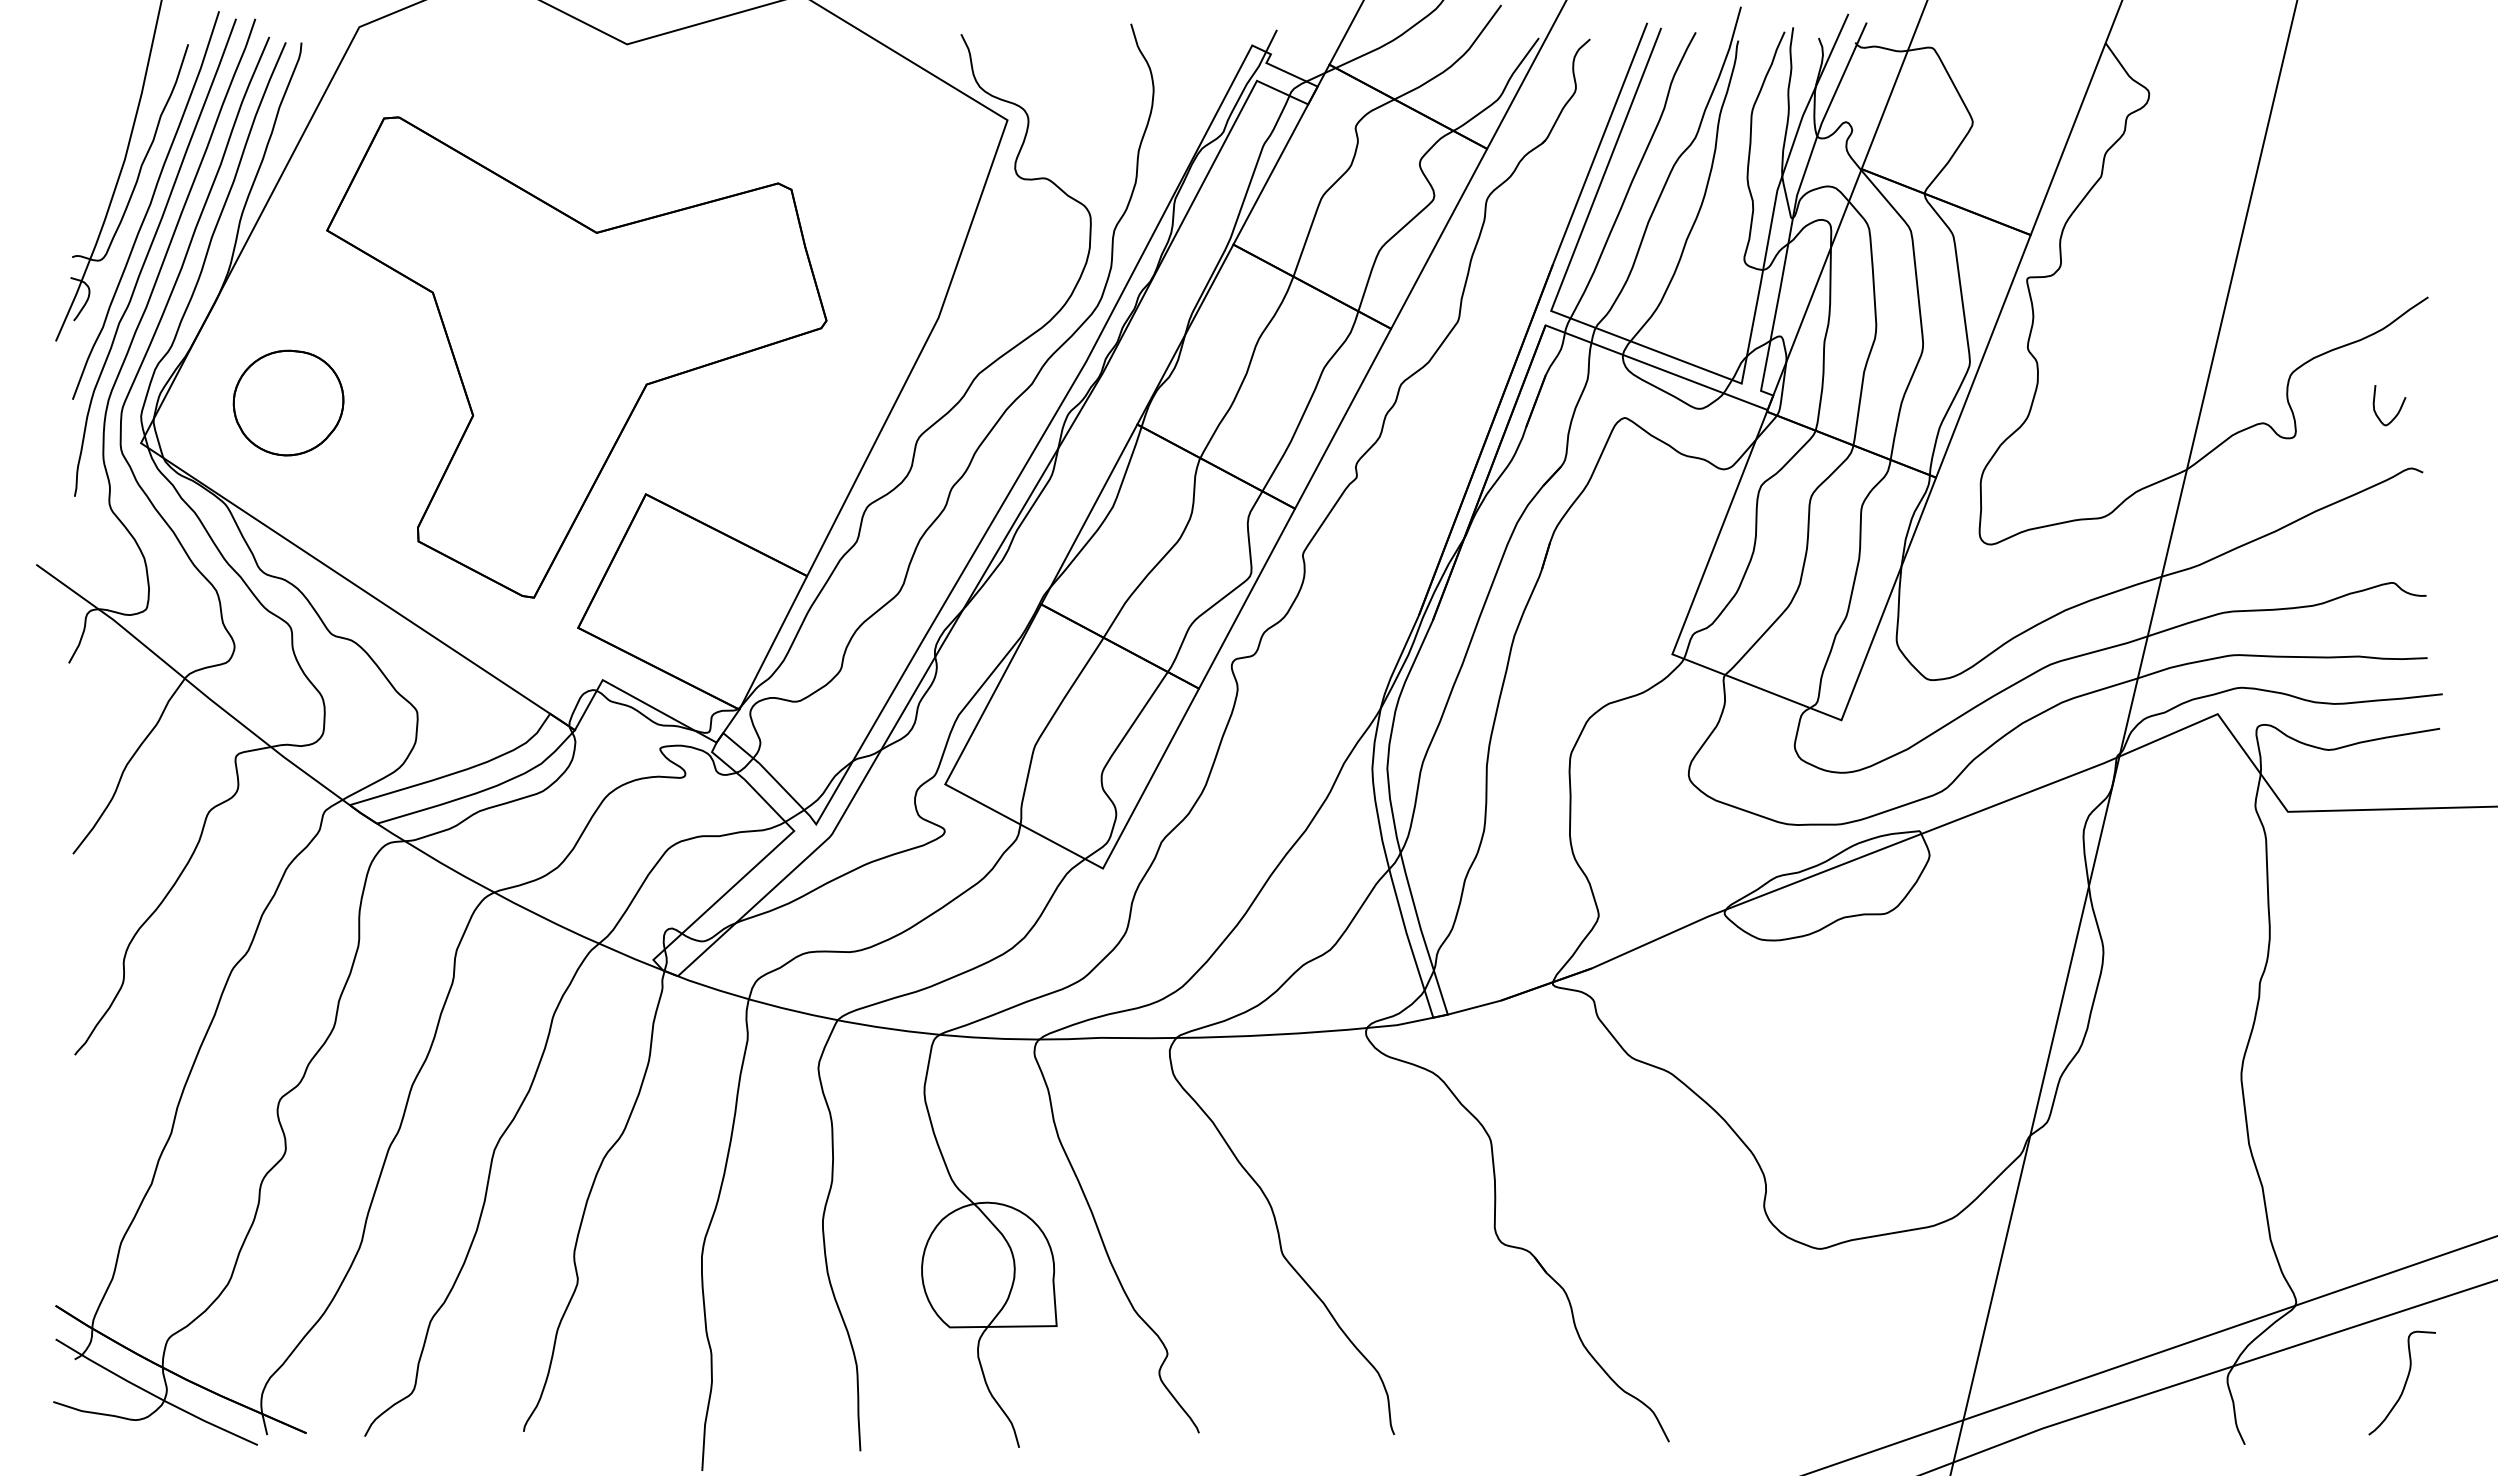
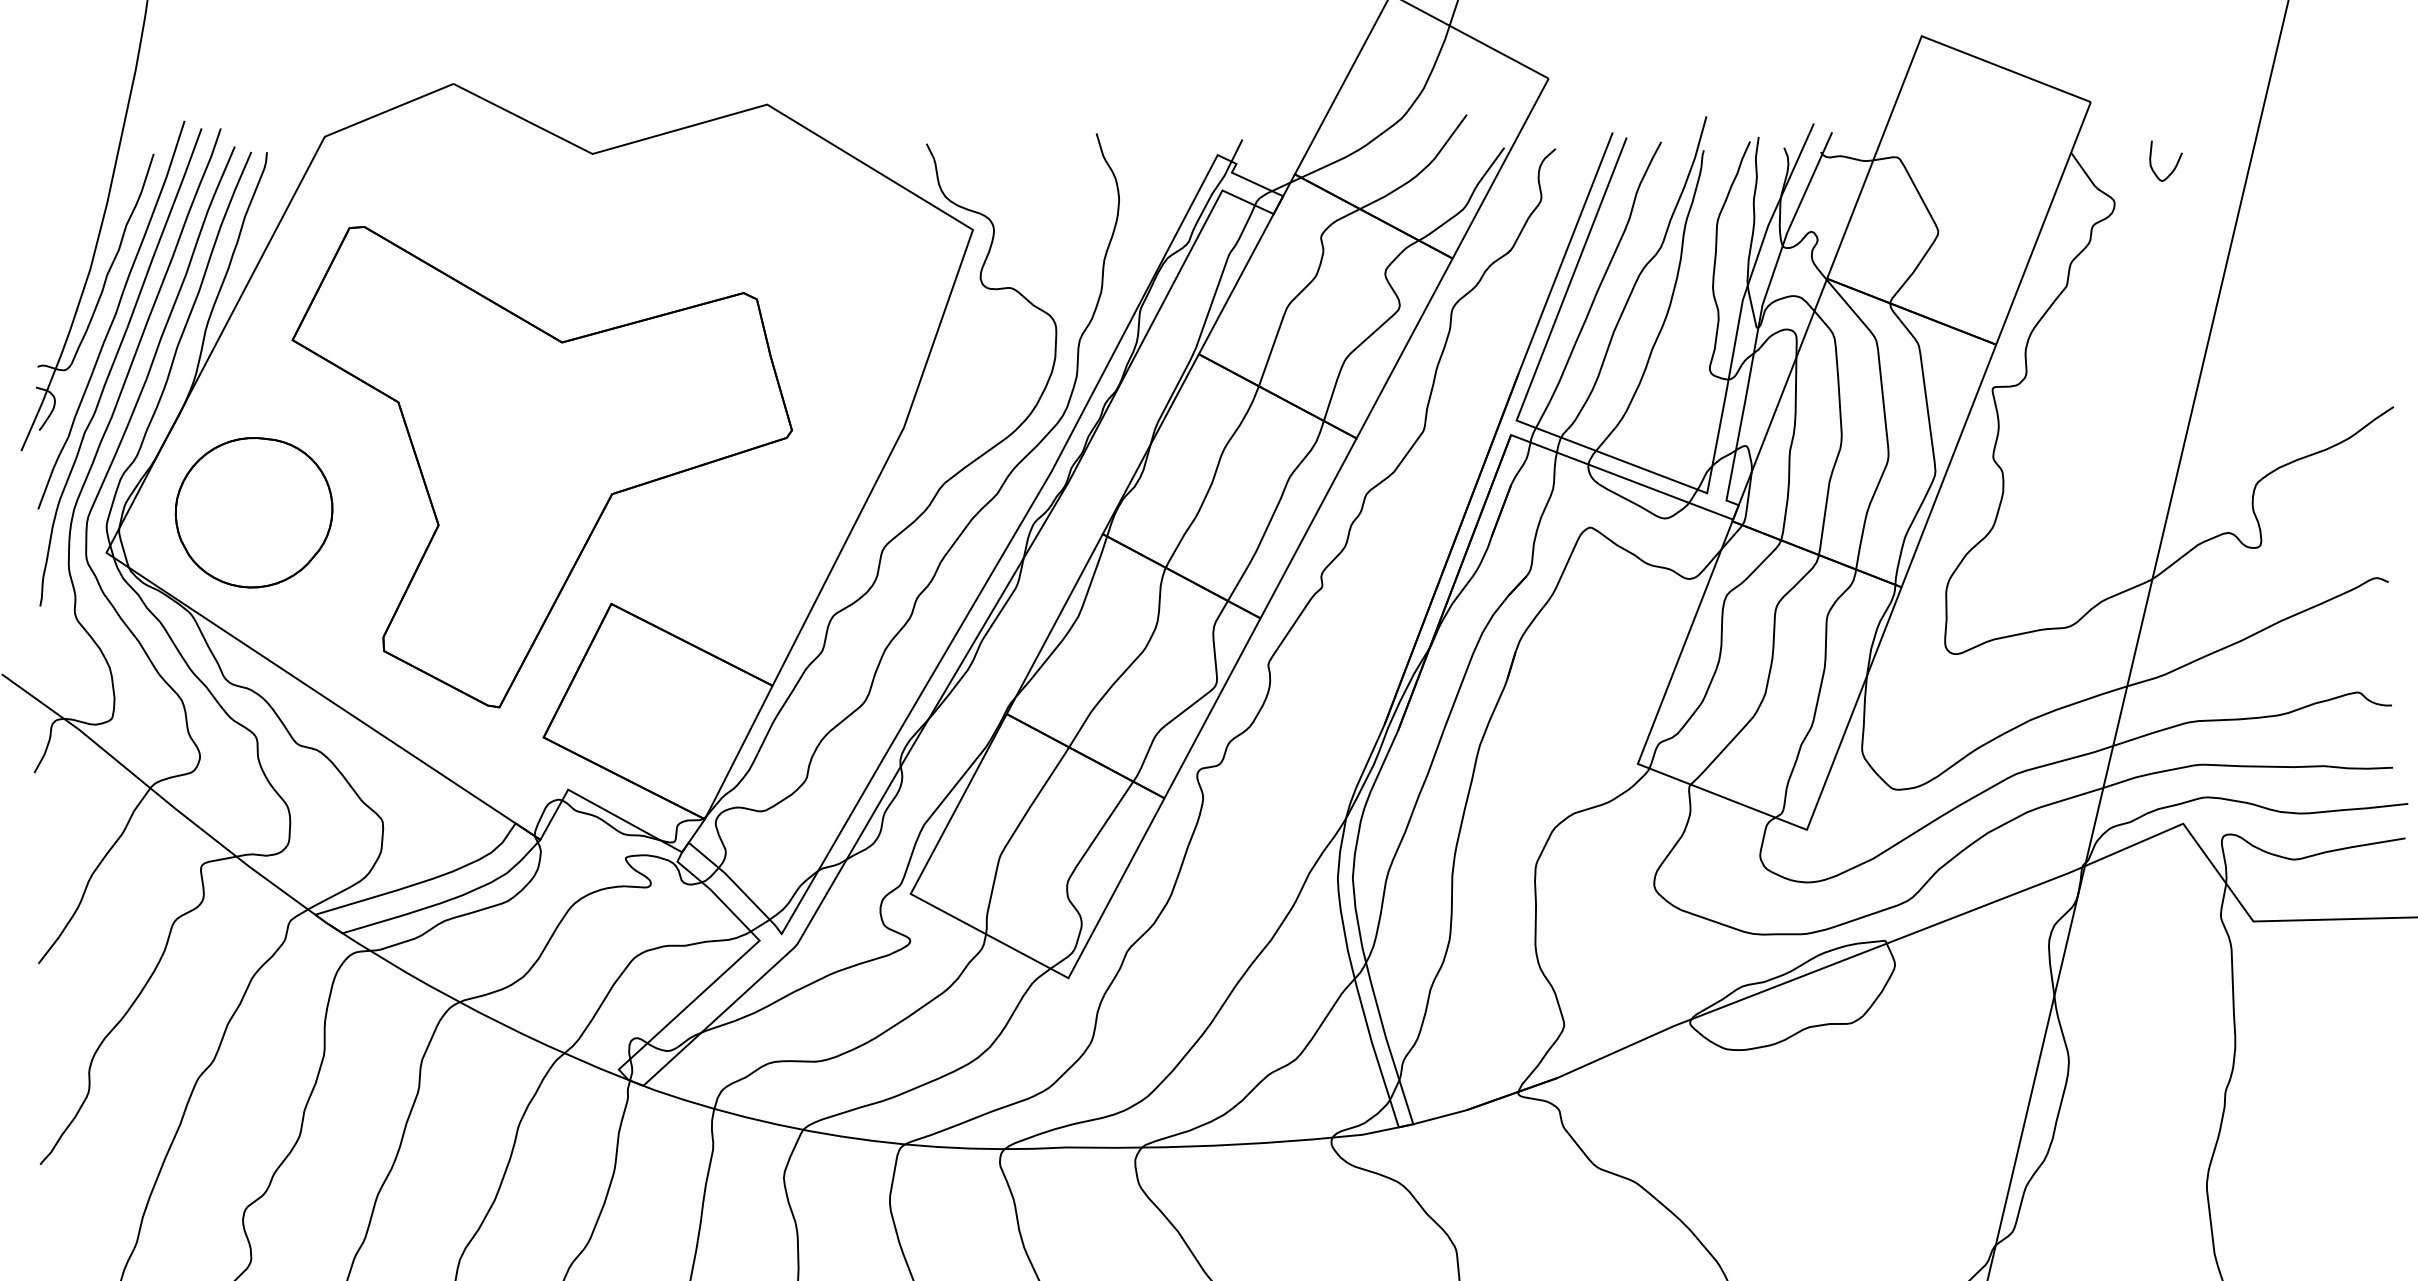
part: (288, 402) -> (253, 512), size x1.43
curve: (2398, 410) -> (2174, 166), moved

